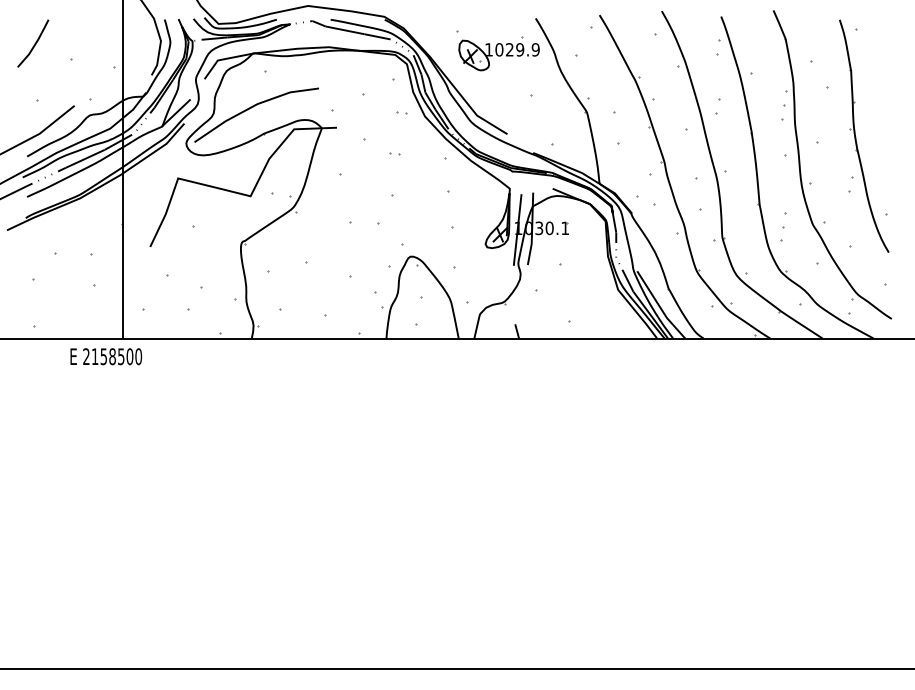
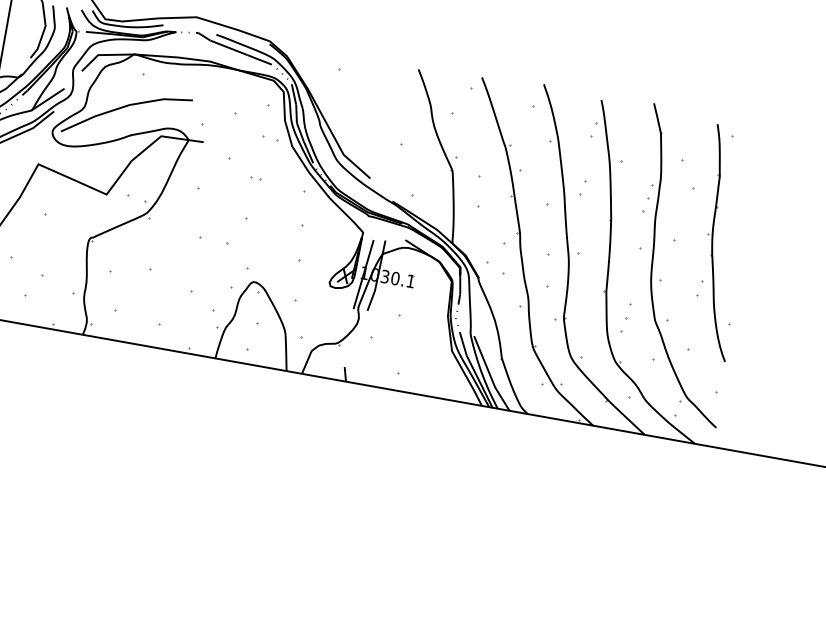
part: (498, 53) -> (375, 97), removed
part: (401, 112) -> (269, 138), size x1.6

